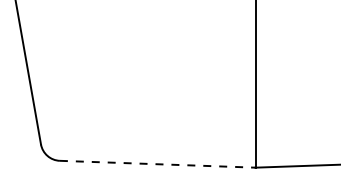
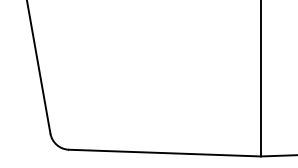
line: (157, 164) -> (164, 153), dashed -> solid

